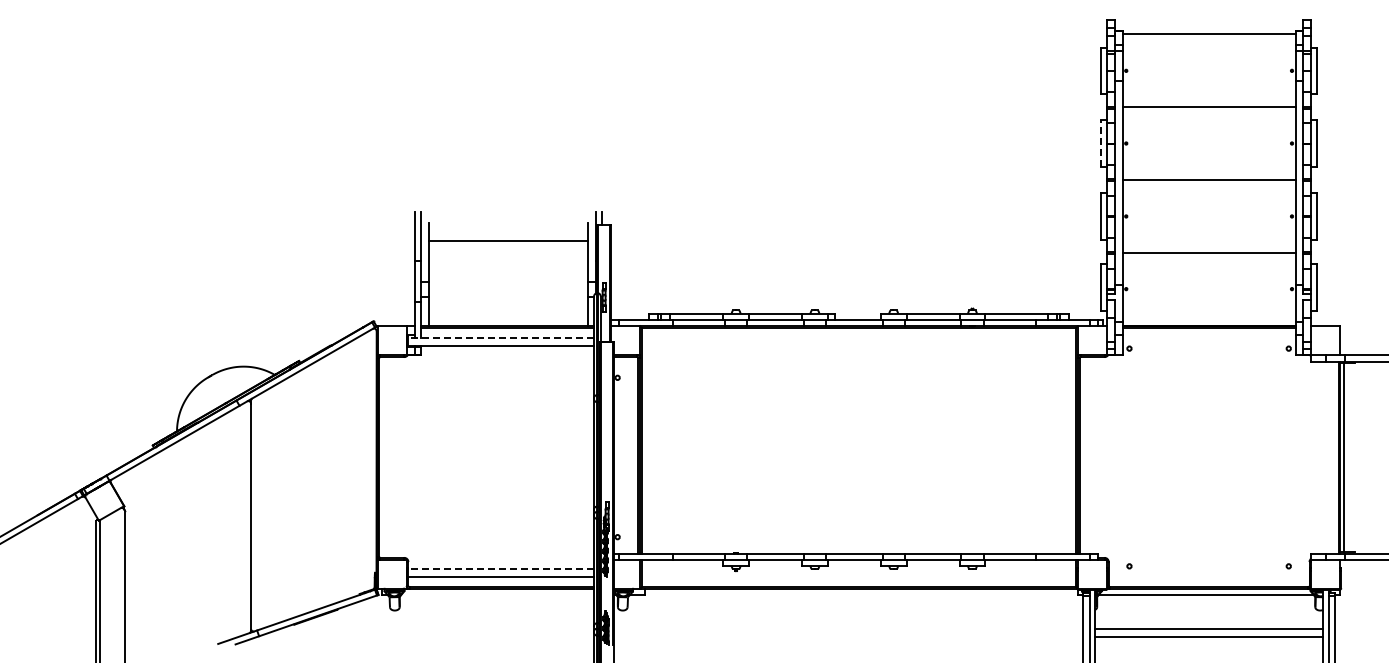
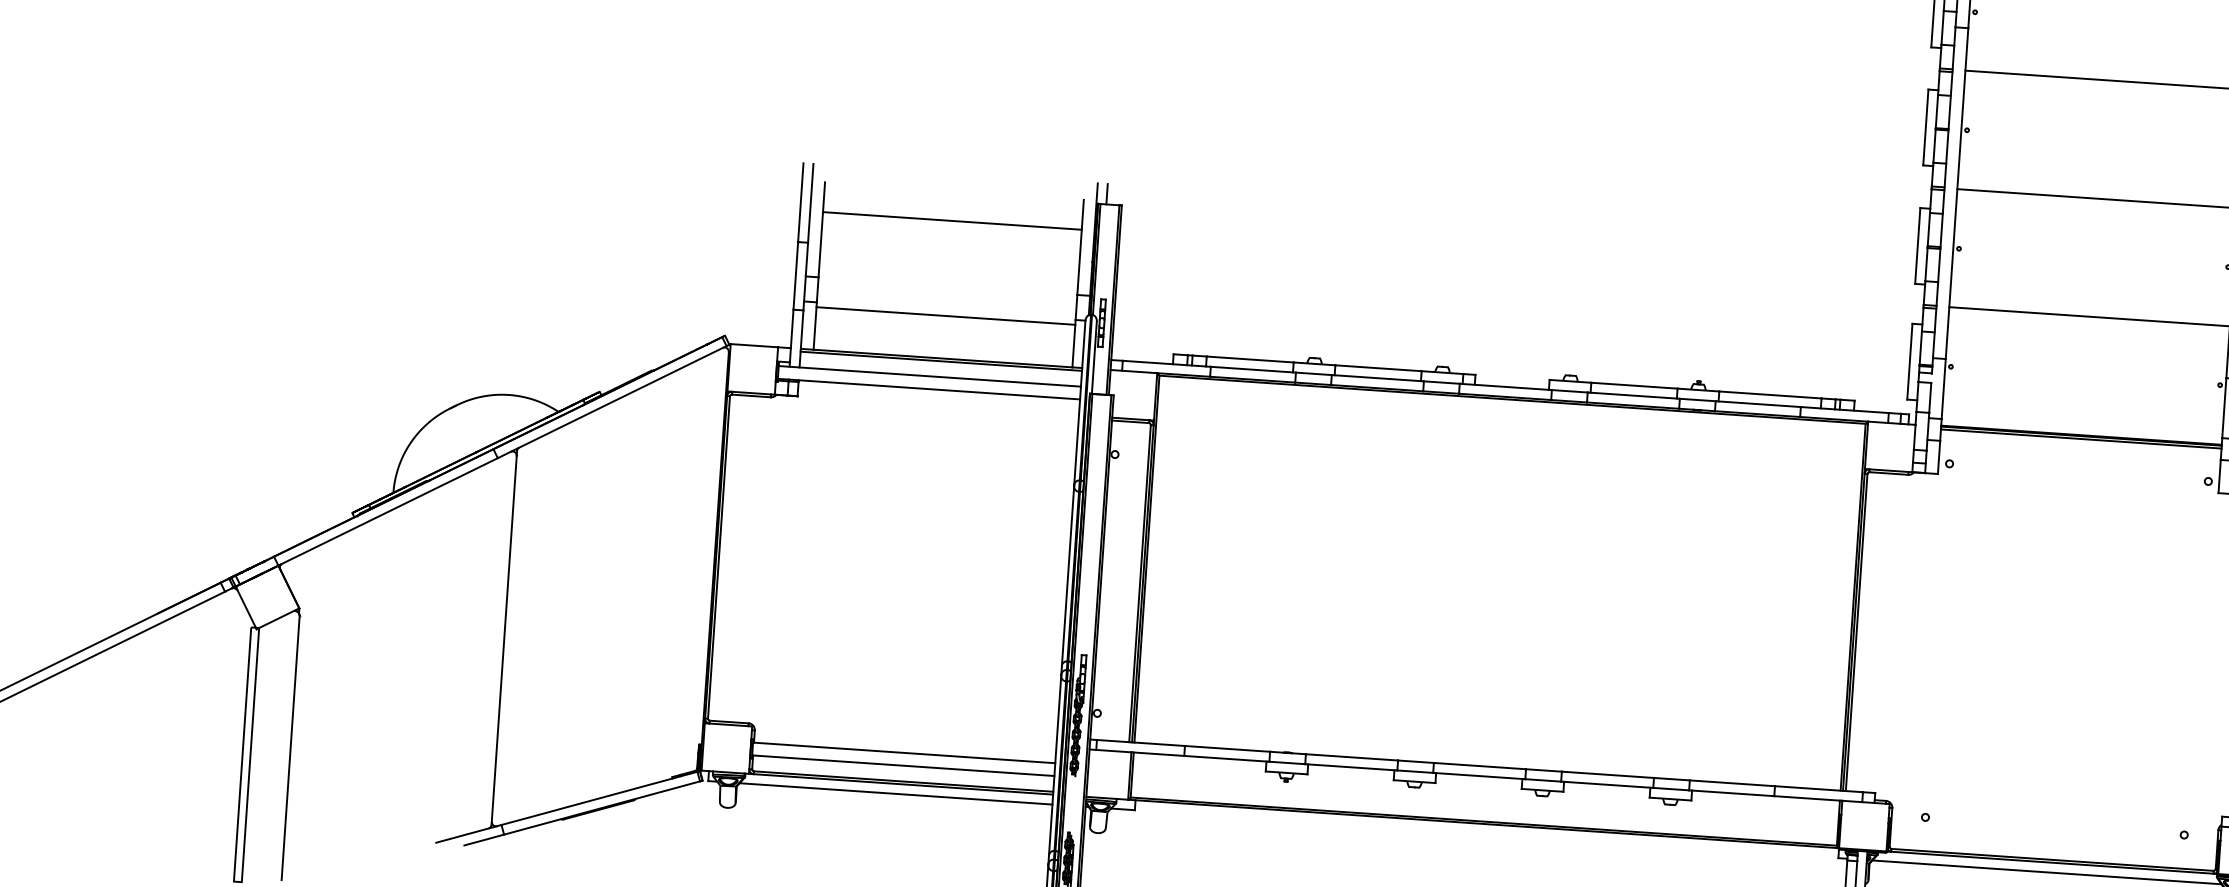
line: (1100, 143) -> (1925, 127), dashed -> solid
line: (507, 299) -> (944, 315), added
line: (500, 337) -> (929, 376), dashed -> solid
line: (500, 569) -> (903, 752), dashed -> solid
line: (497, 594) -> (895, 793), added

